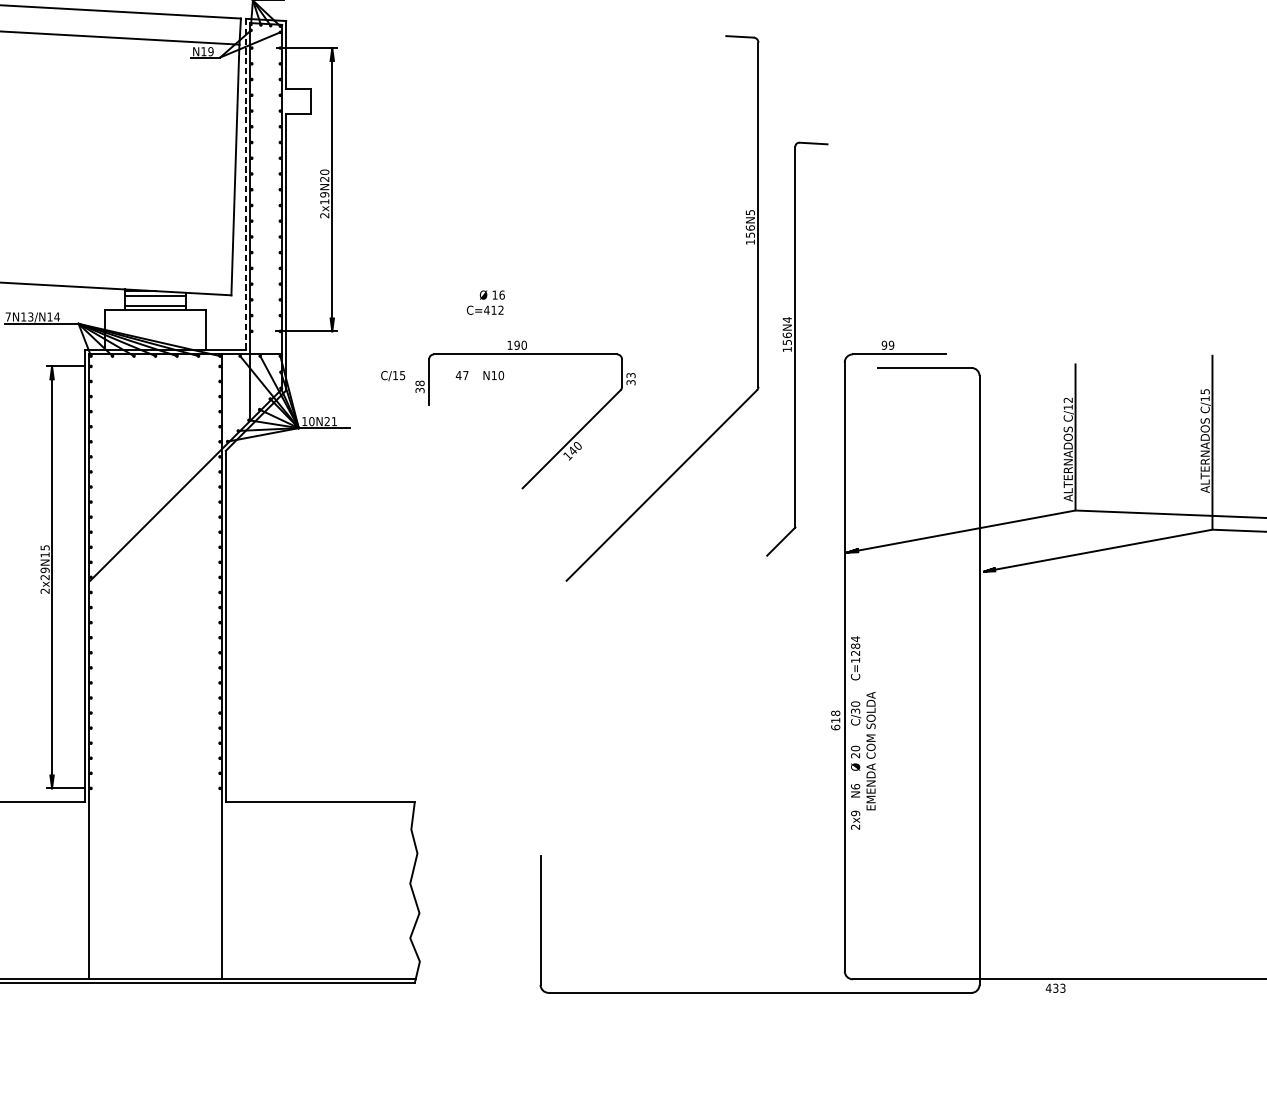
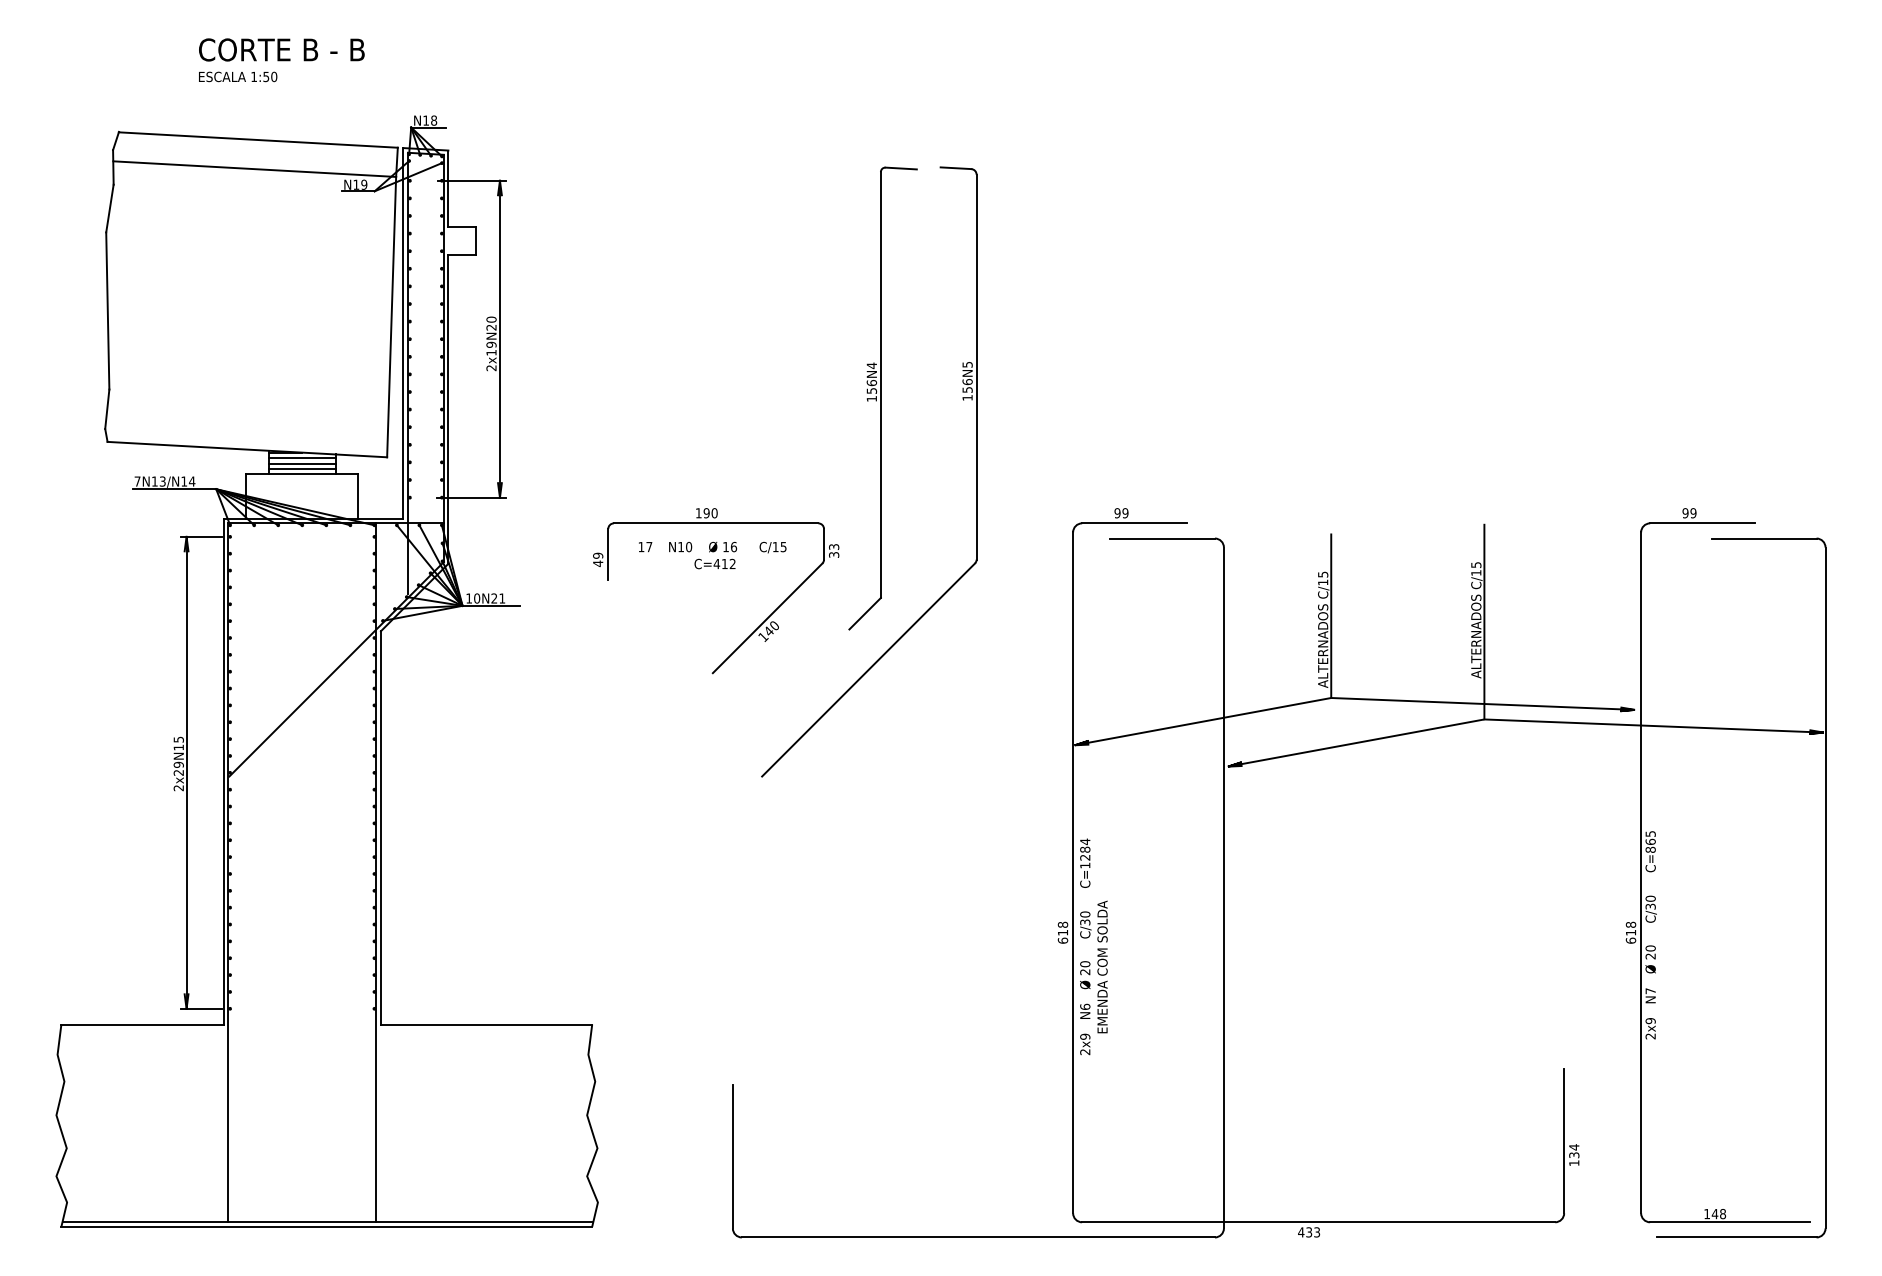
line: (246, 184) -> (403, 333), dashed -> solid
line: (155, 300) -> (302, 463), added
text: (485, 302) -> (715, 555), moved
part: (796, 349) -> (882, 398), moved
text: (392, 375) -> (772, 547), moved
text: (458, 375) -> (641, 547), 47 -> 17
text: (420, 386) -> (598, 559), 38 -> 49
text: (1068, 400) -> (1323, 574), C/12 -> C/15

